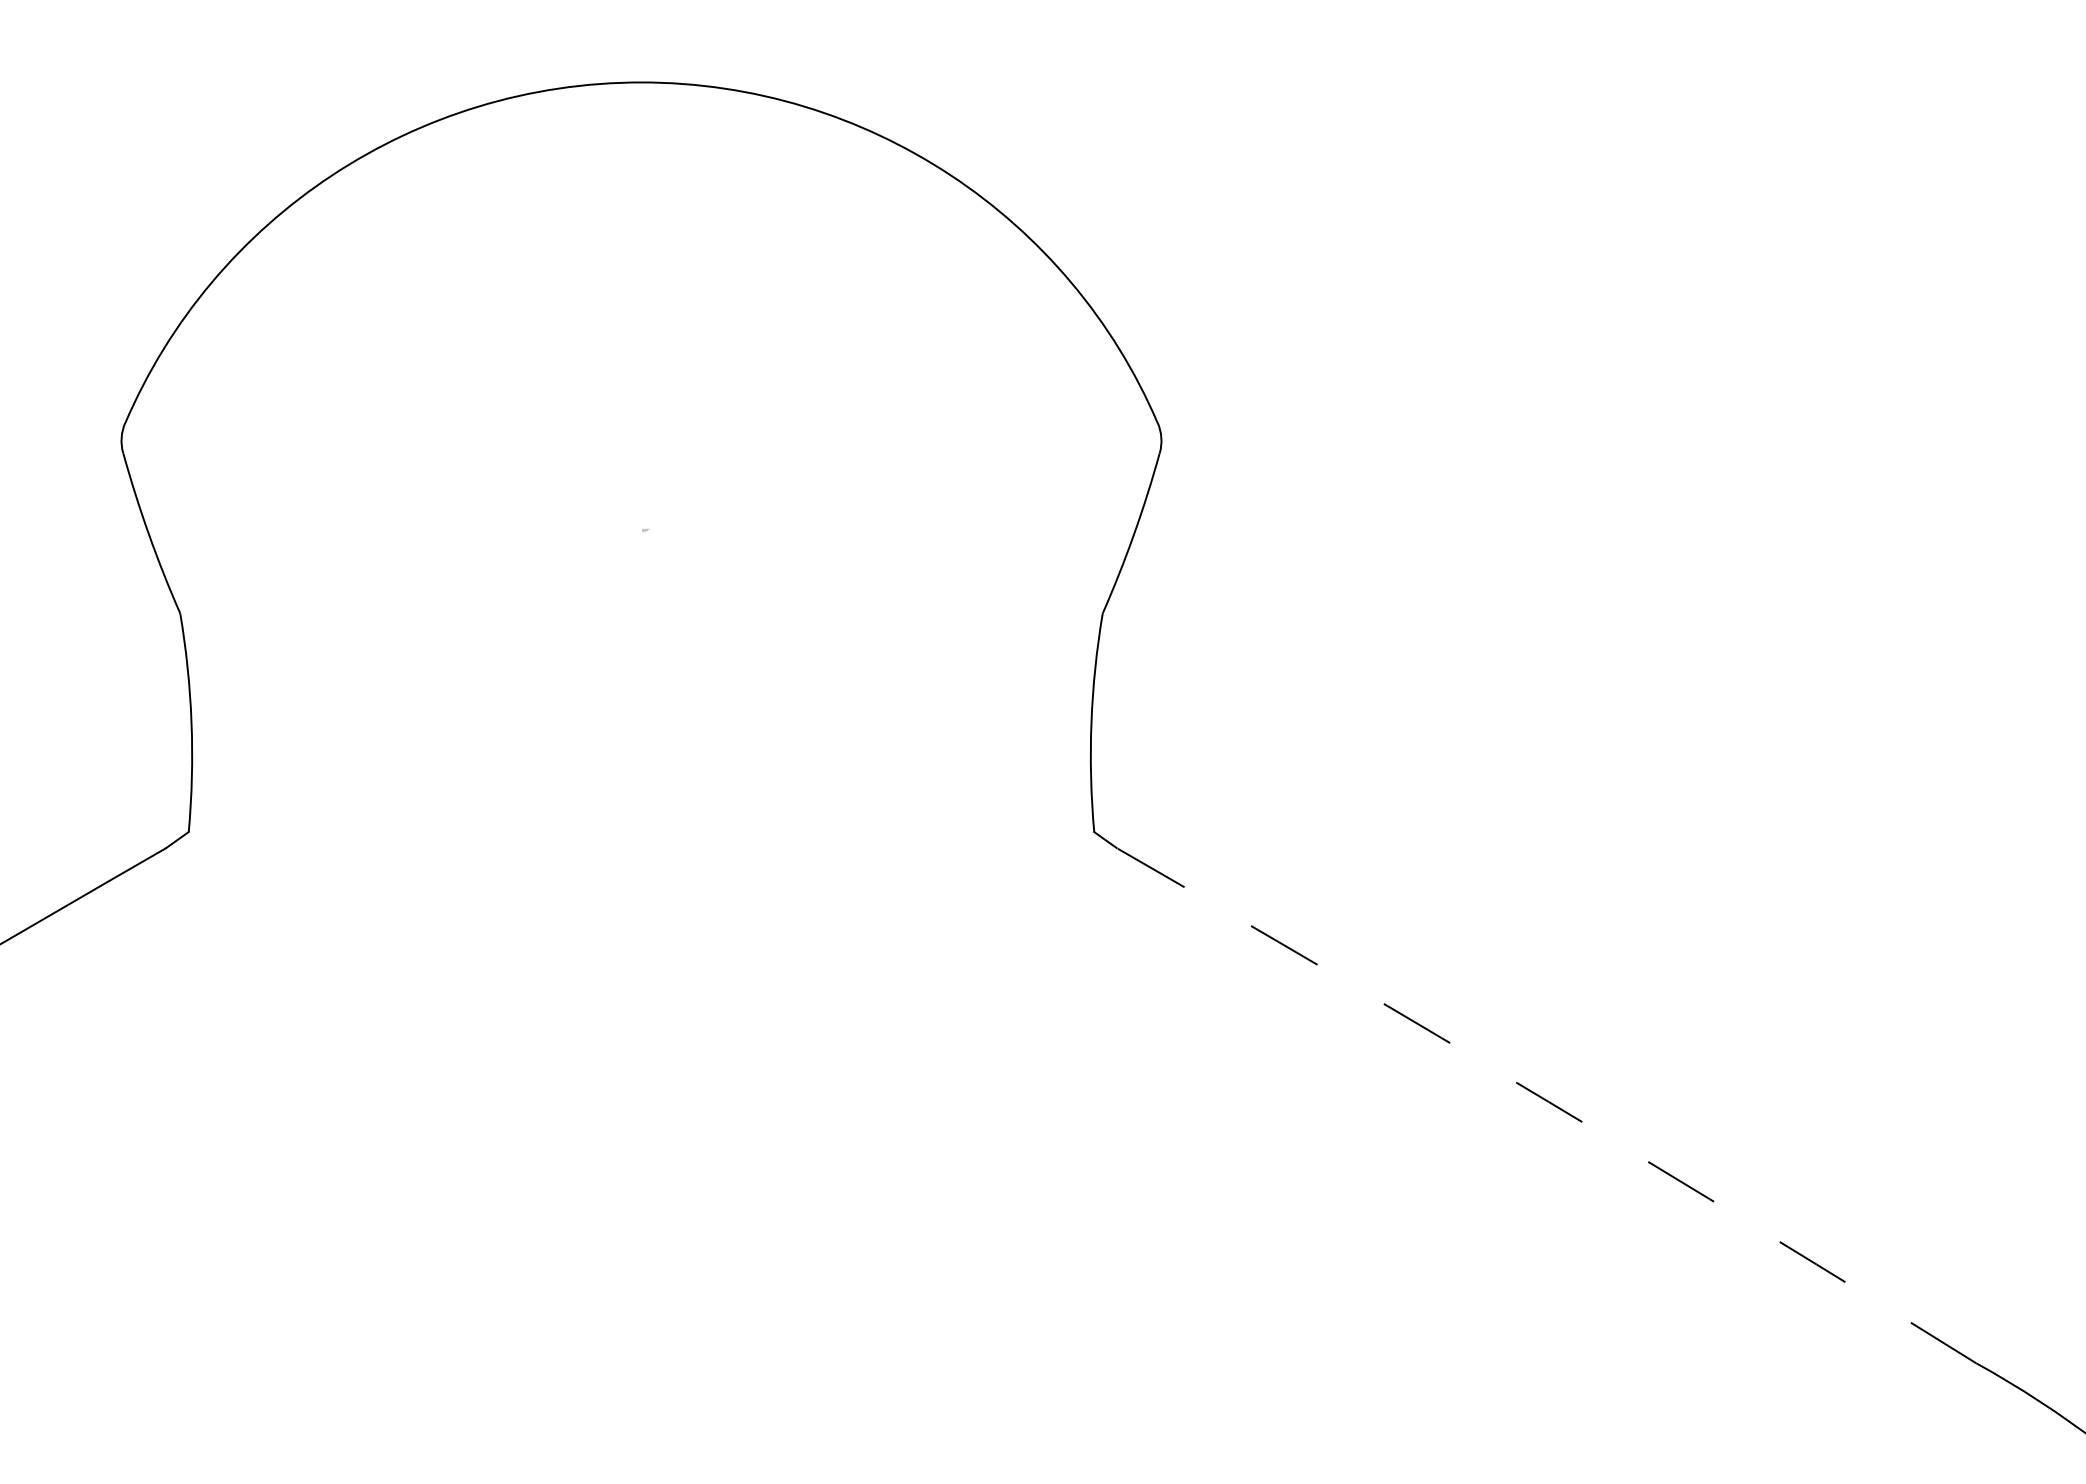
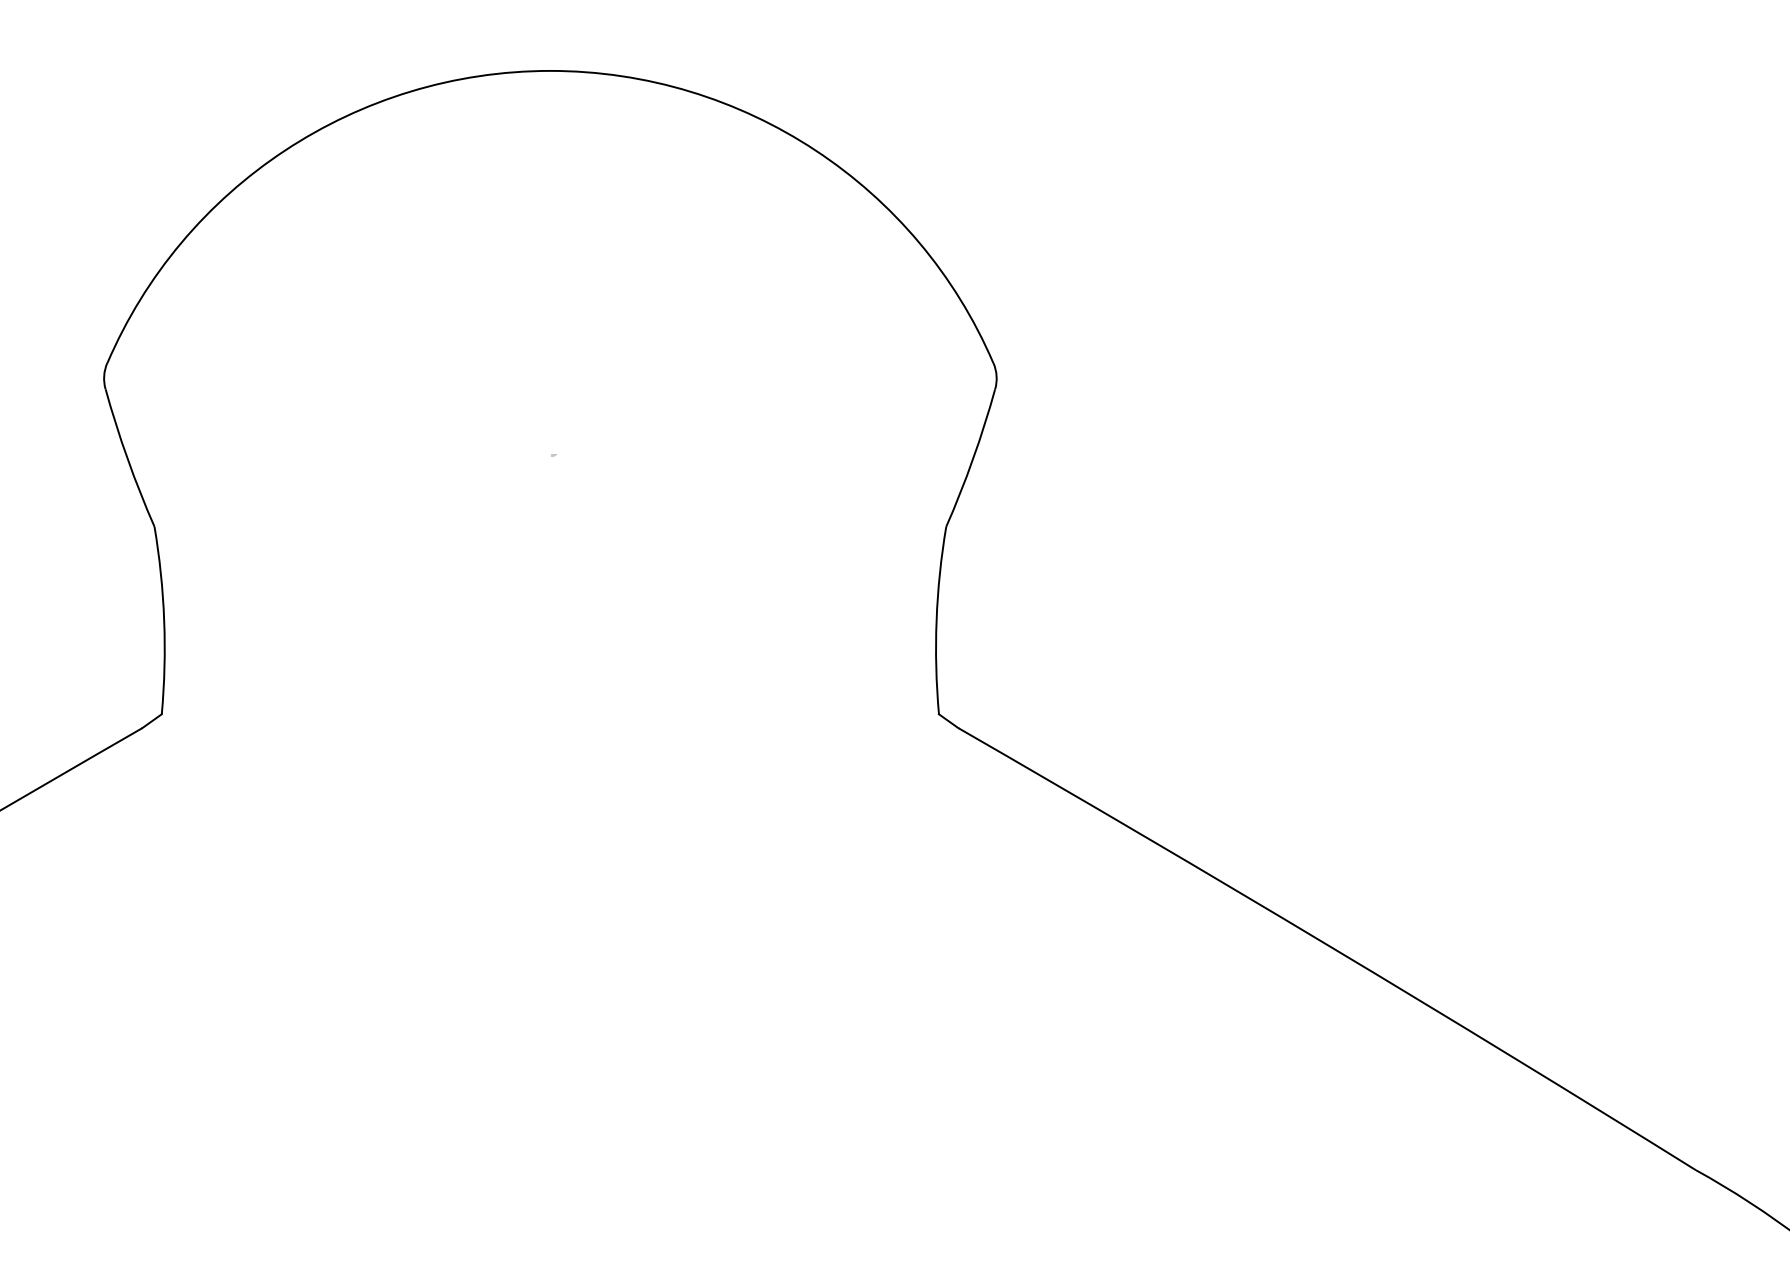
arc: (1548, 1101) -> (1328, 945), dashed -> solid

